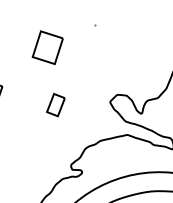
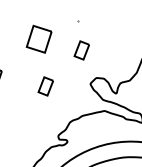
part: (99, 61) -> (81, 50), added

